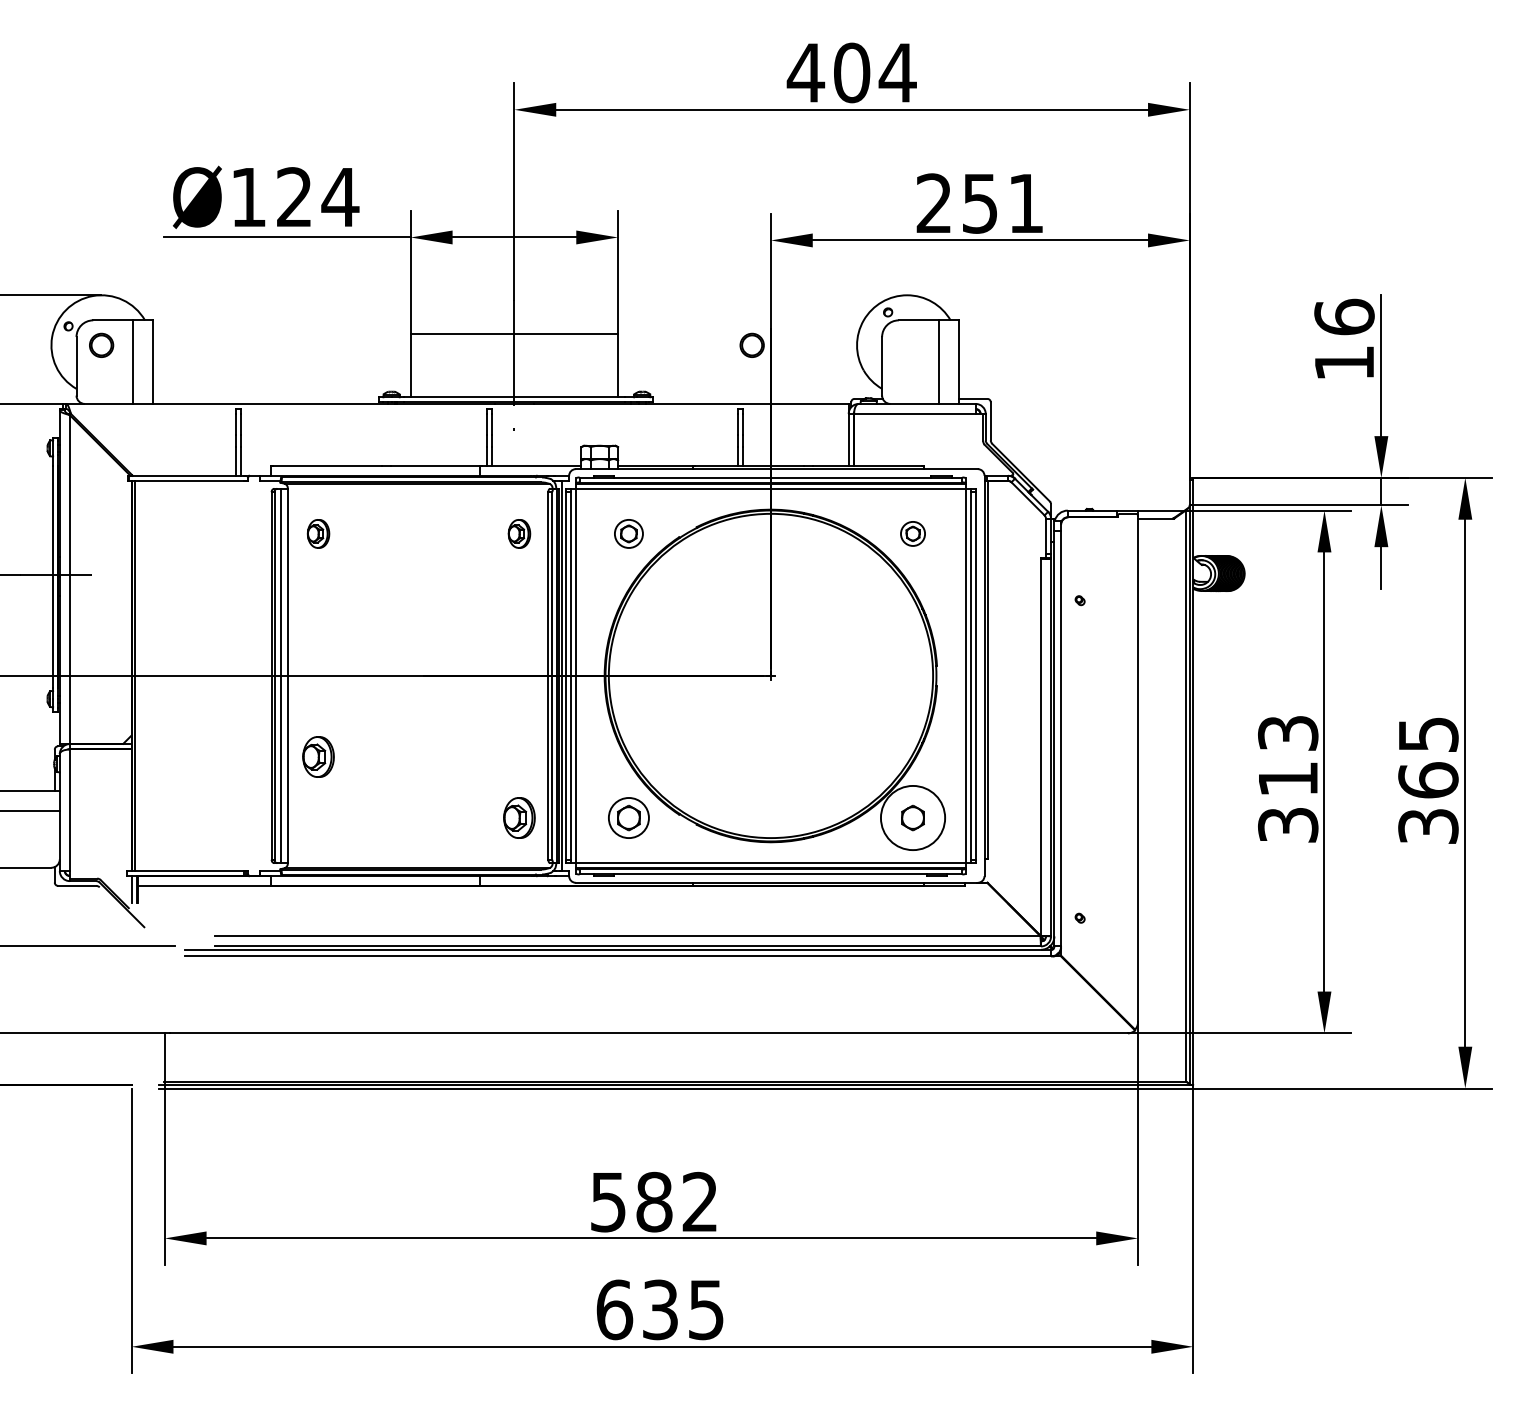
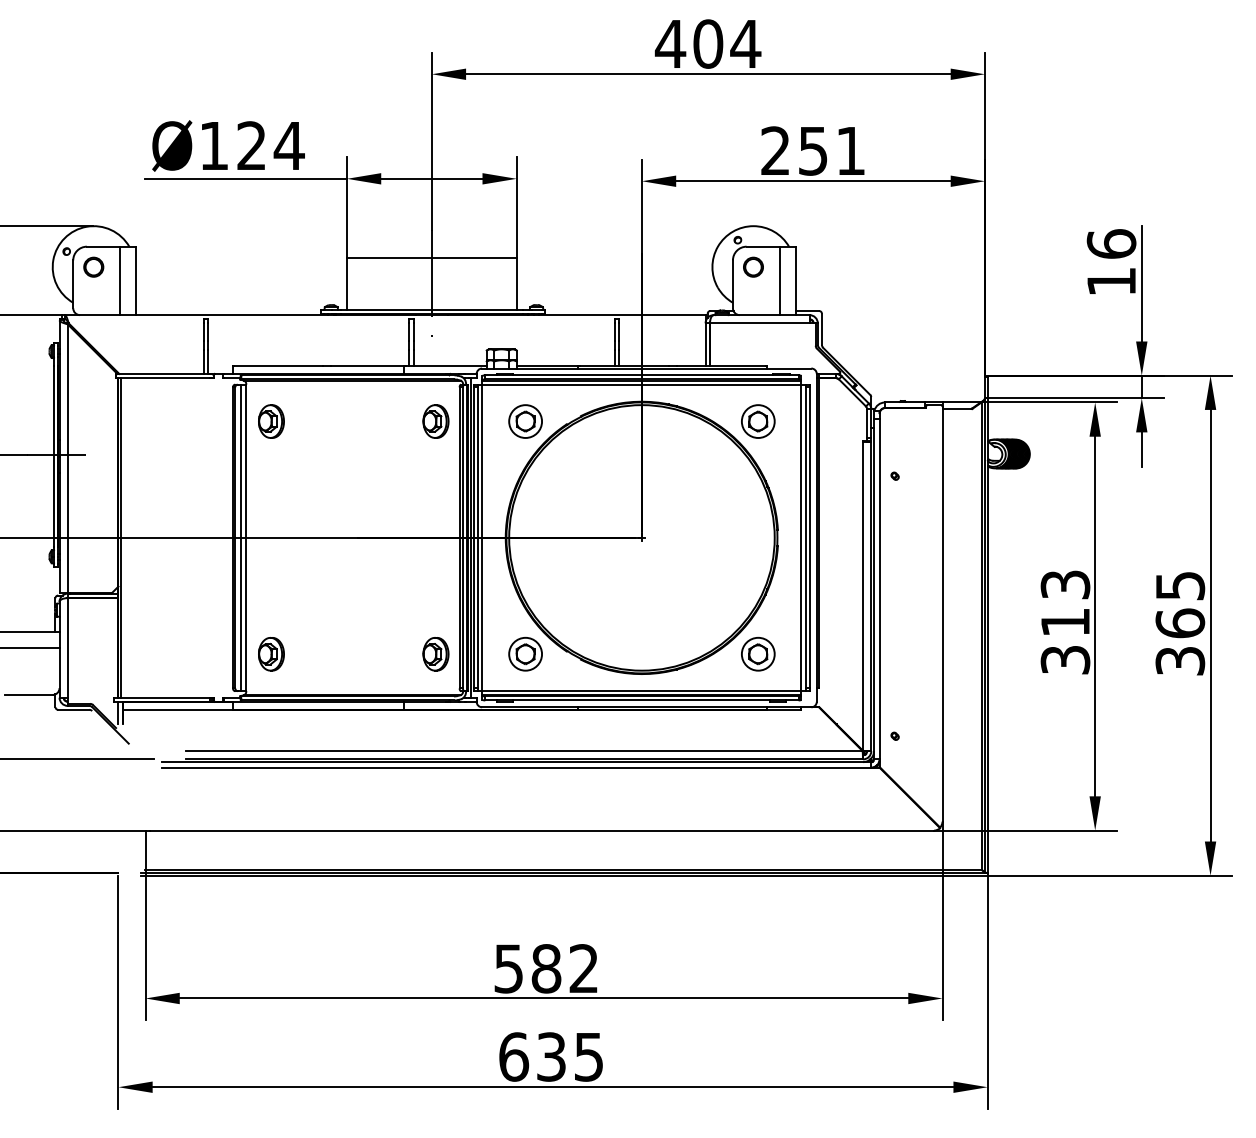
part: (751, 344) -> (752, 266), moved
part: (318, 533) -> (271, 421), size x1.43
part: (519, 533) -> (436, 421), size x1.43
part: (628, 533) -> (525, 421), size x1.43
part: (912, 533) -> (757, 421), size x1.67
part: (318, 756) -> (271, 653), moved
circle: (913, 817) -> (758, 653), size x0.62

